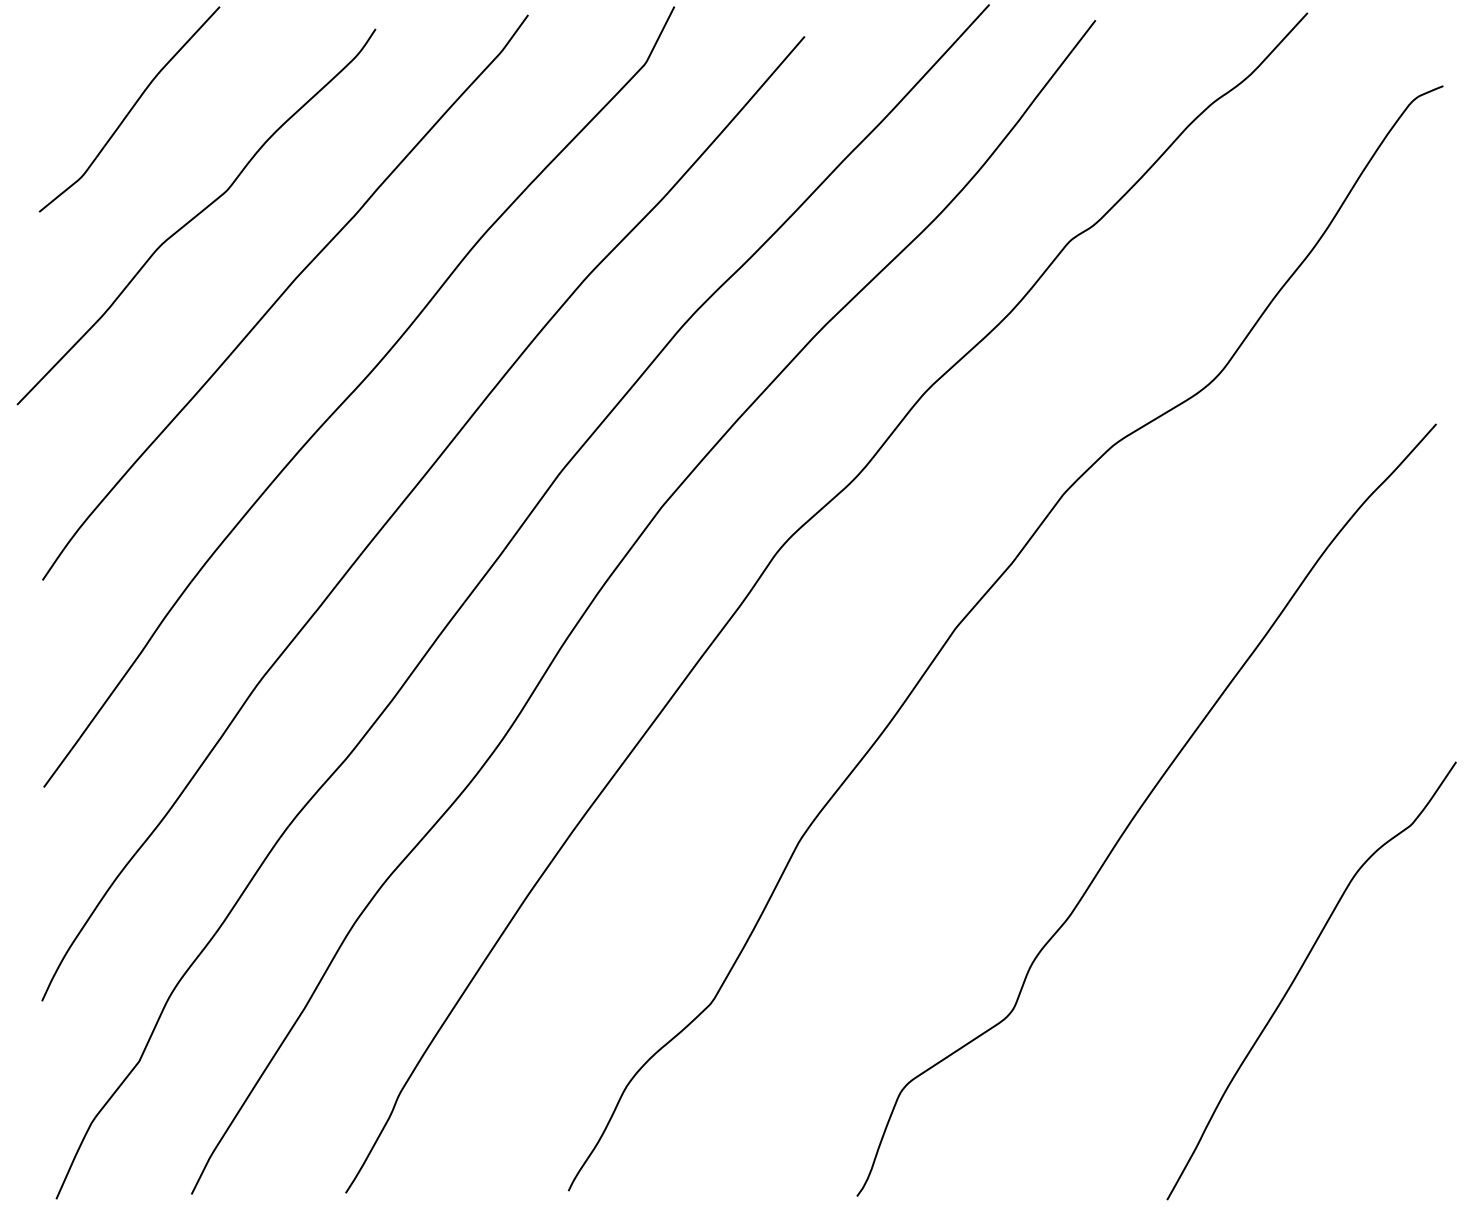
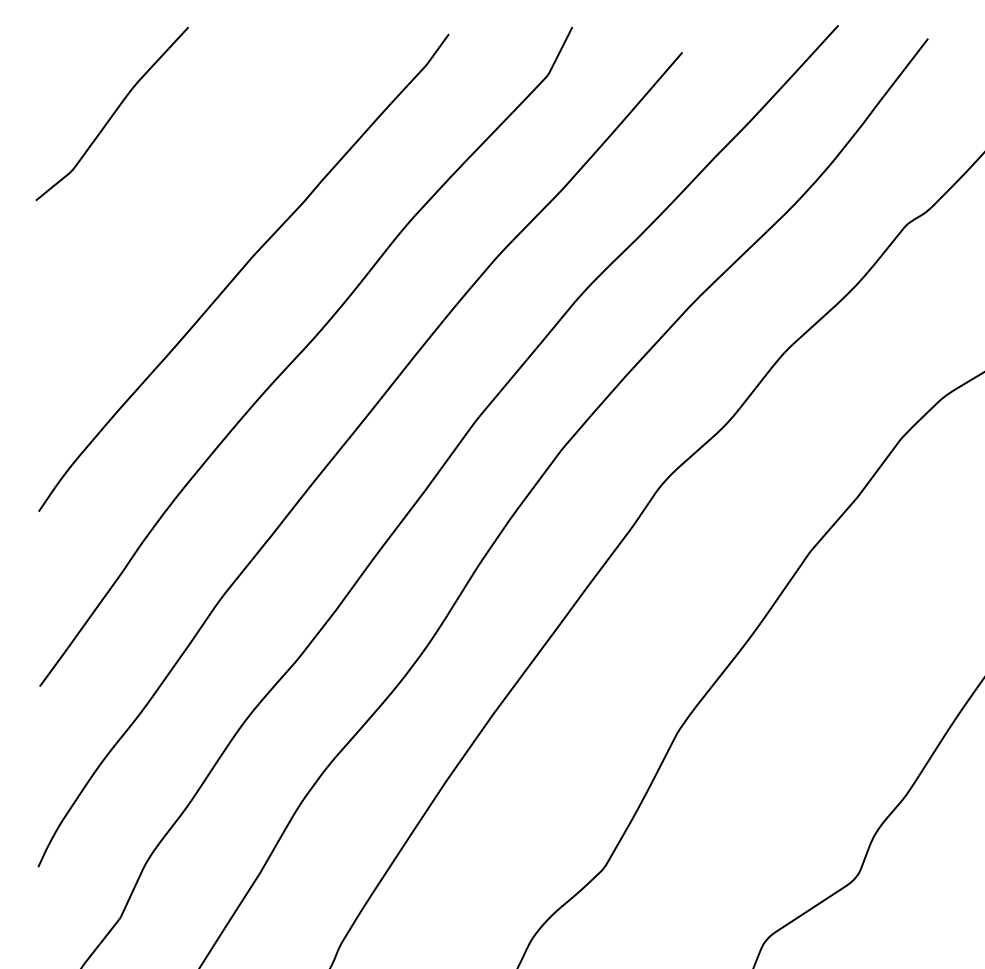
curve: (196, 216) -> (168, 204), removed

